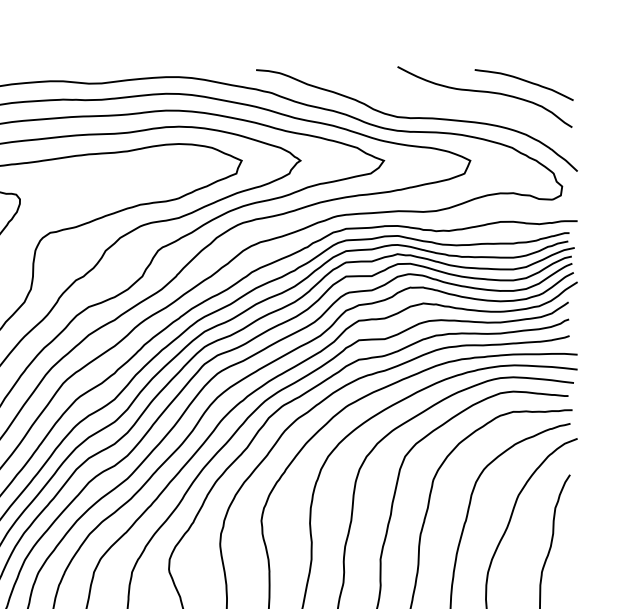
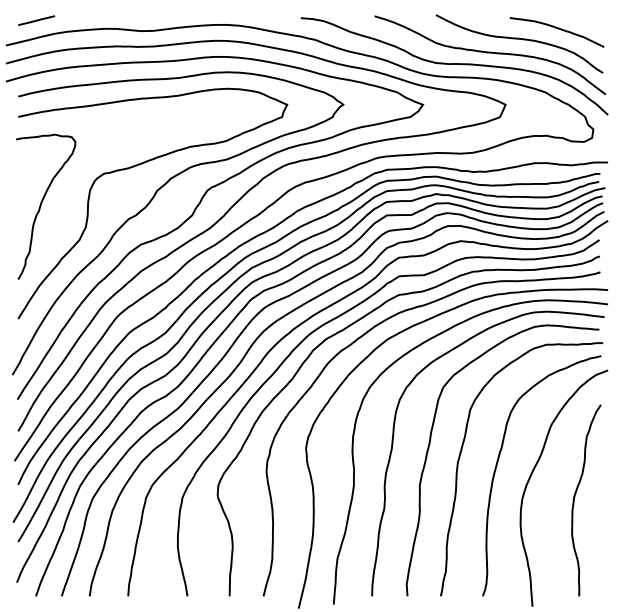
curve: (454, 107) -> (490, 53), added

